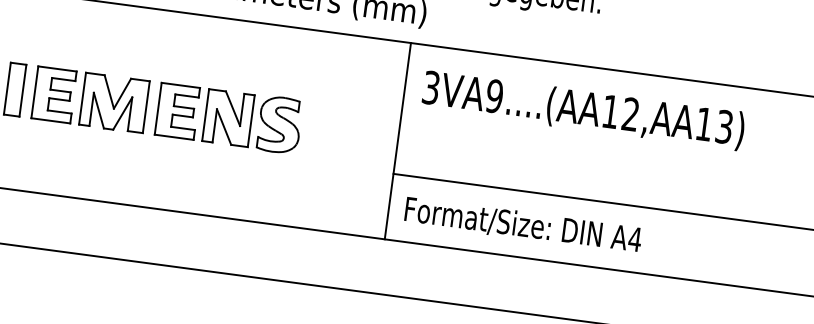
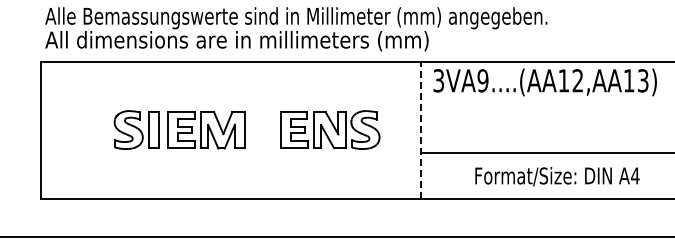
text: (582, 110) -> (544, 82), moved
part: (229, 117) -> (330, 129), moved
line: (397, 139) -> (420, 129), solid -> dashed
text: (523, 225) -> (557, 176), moved

